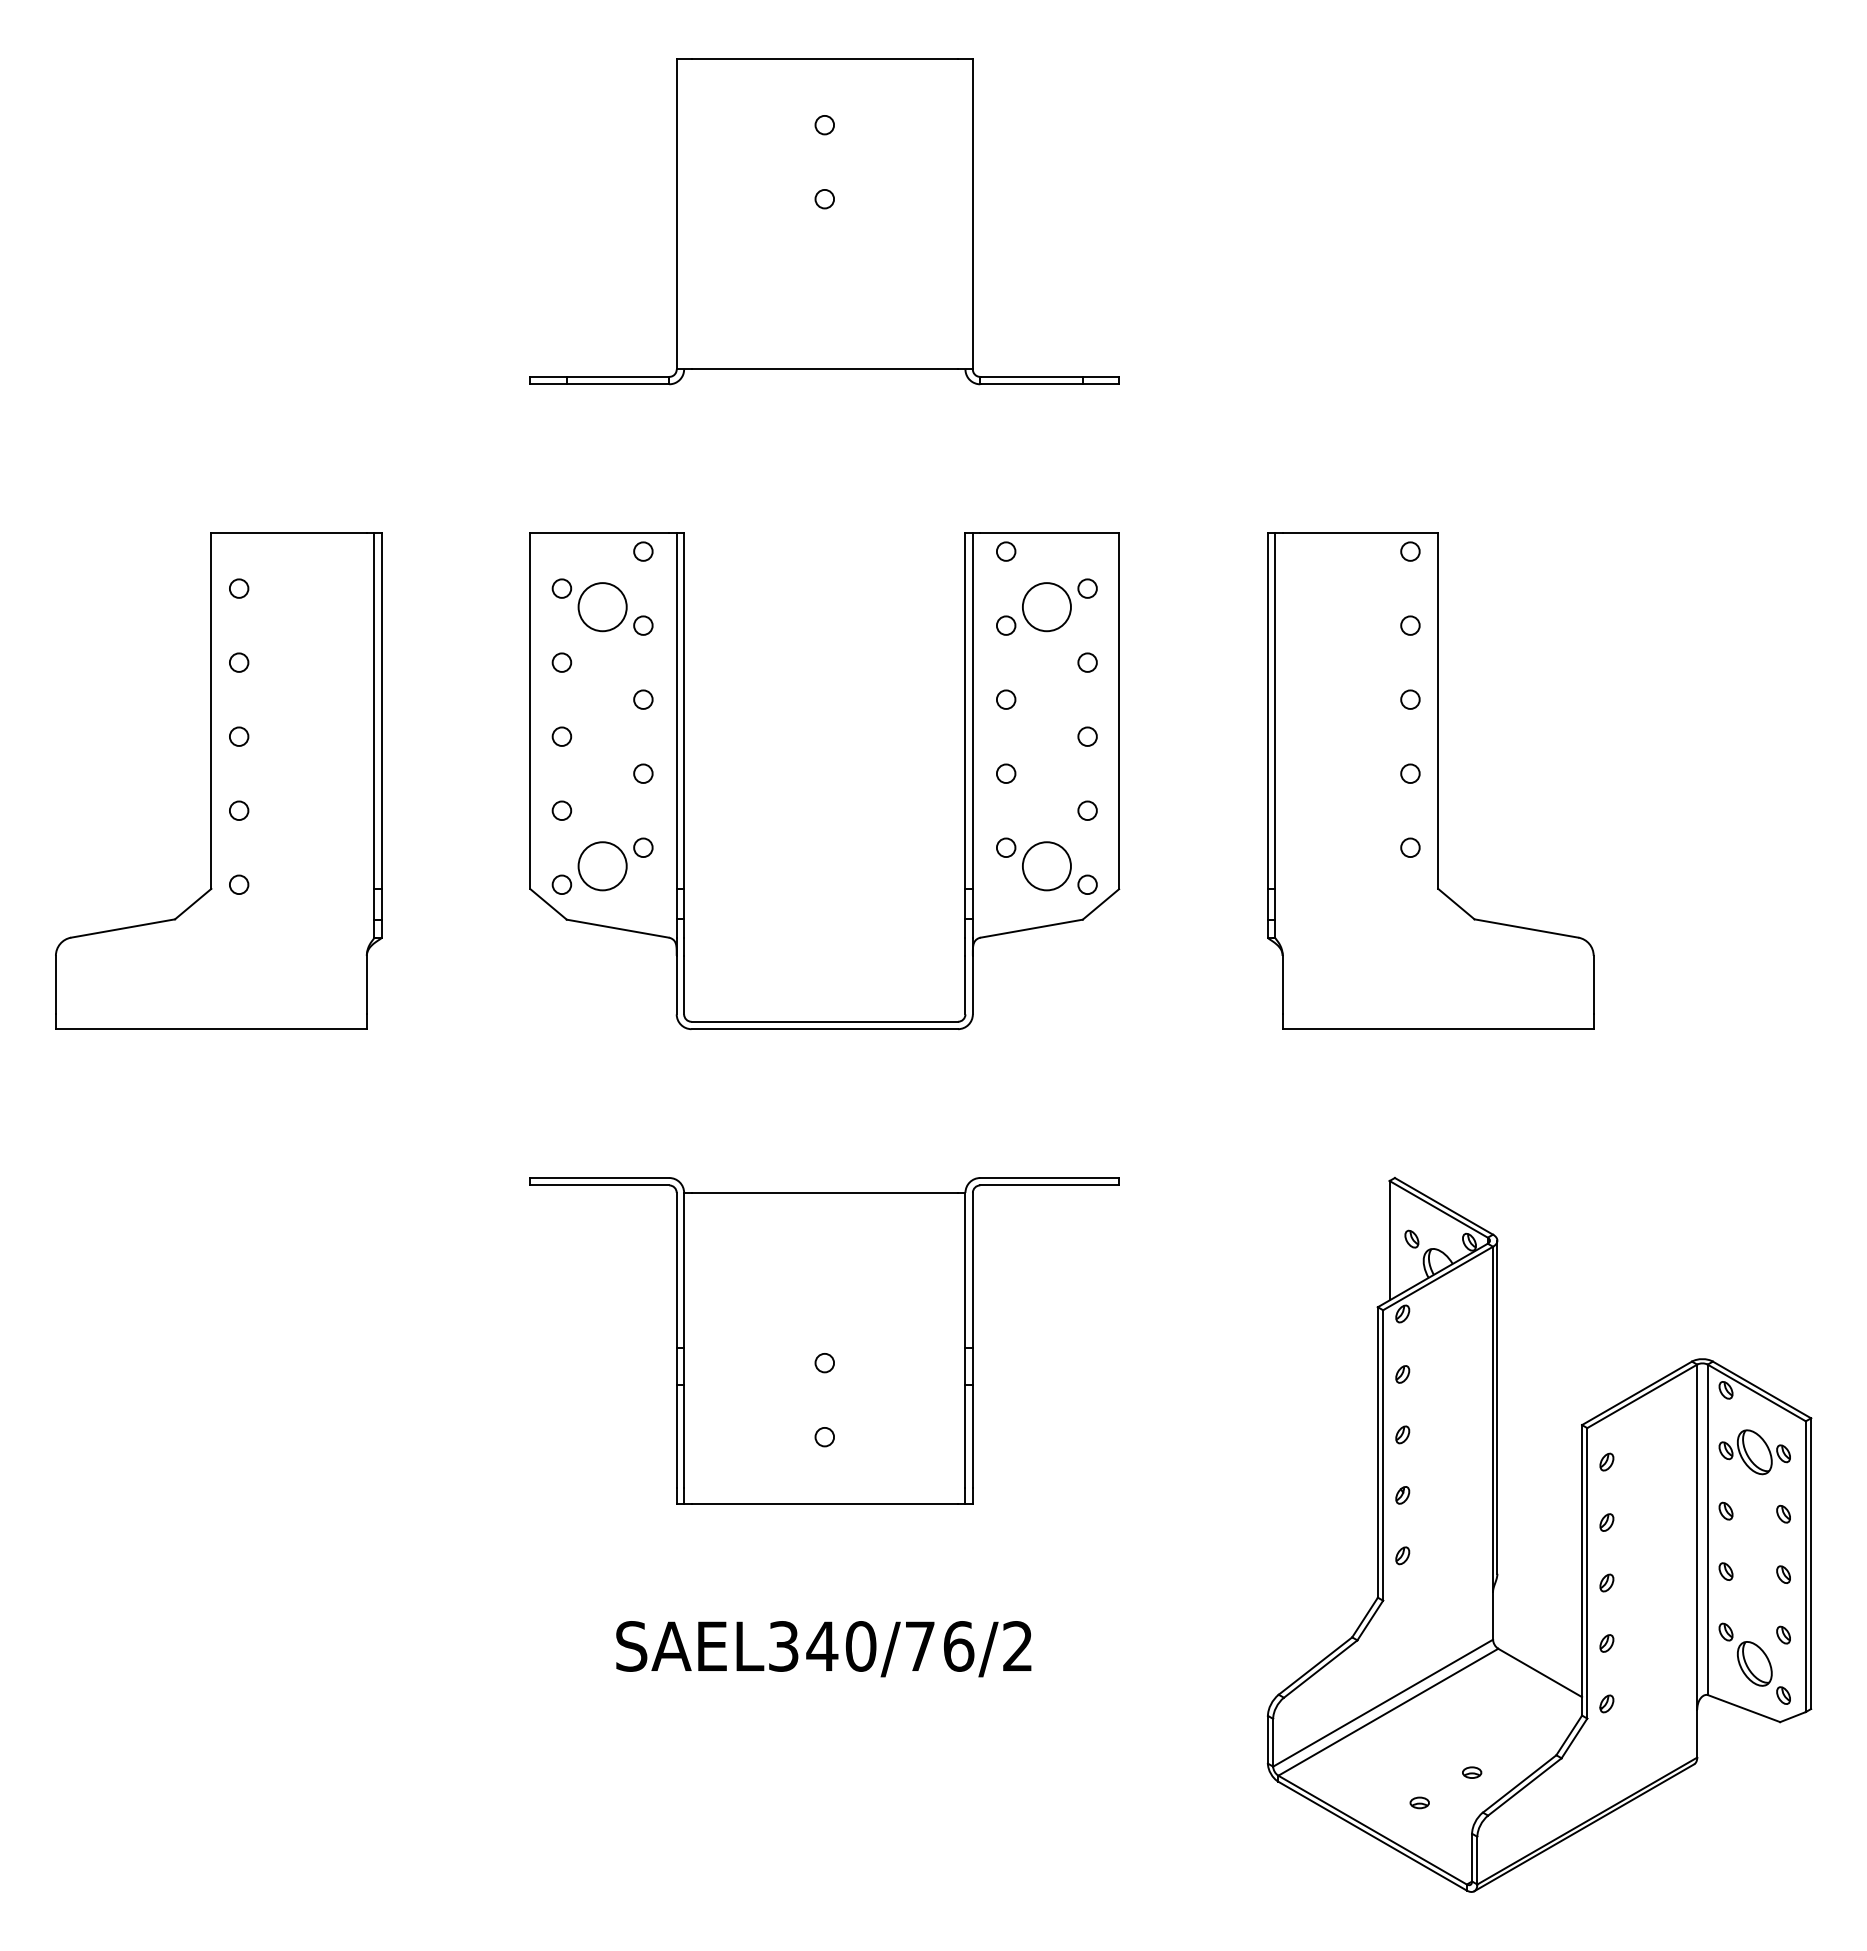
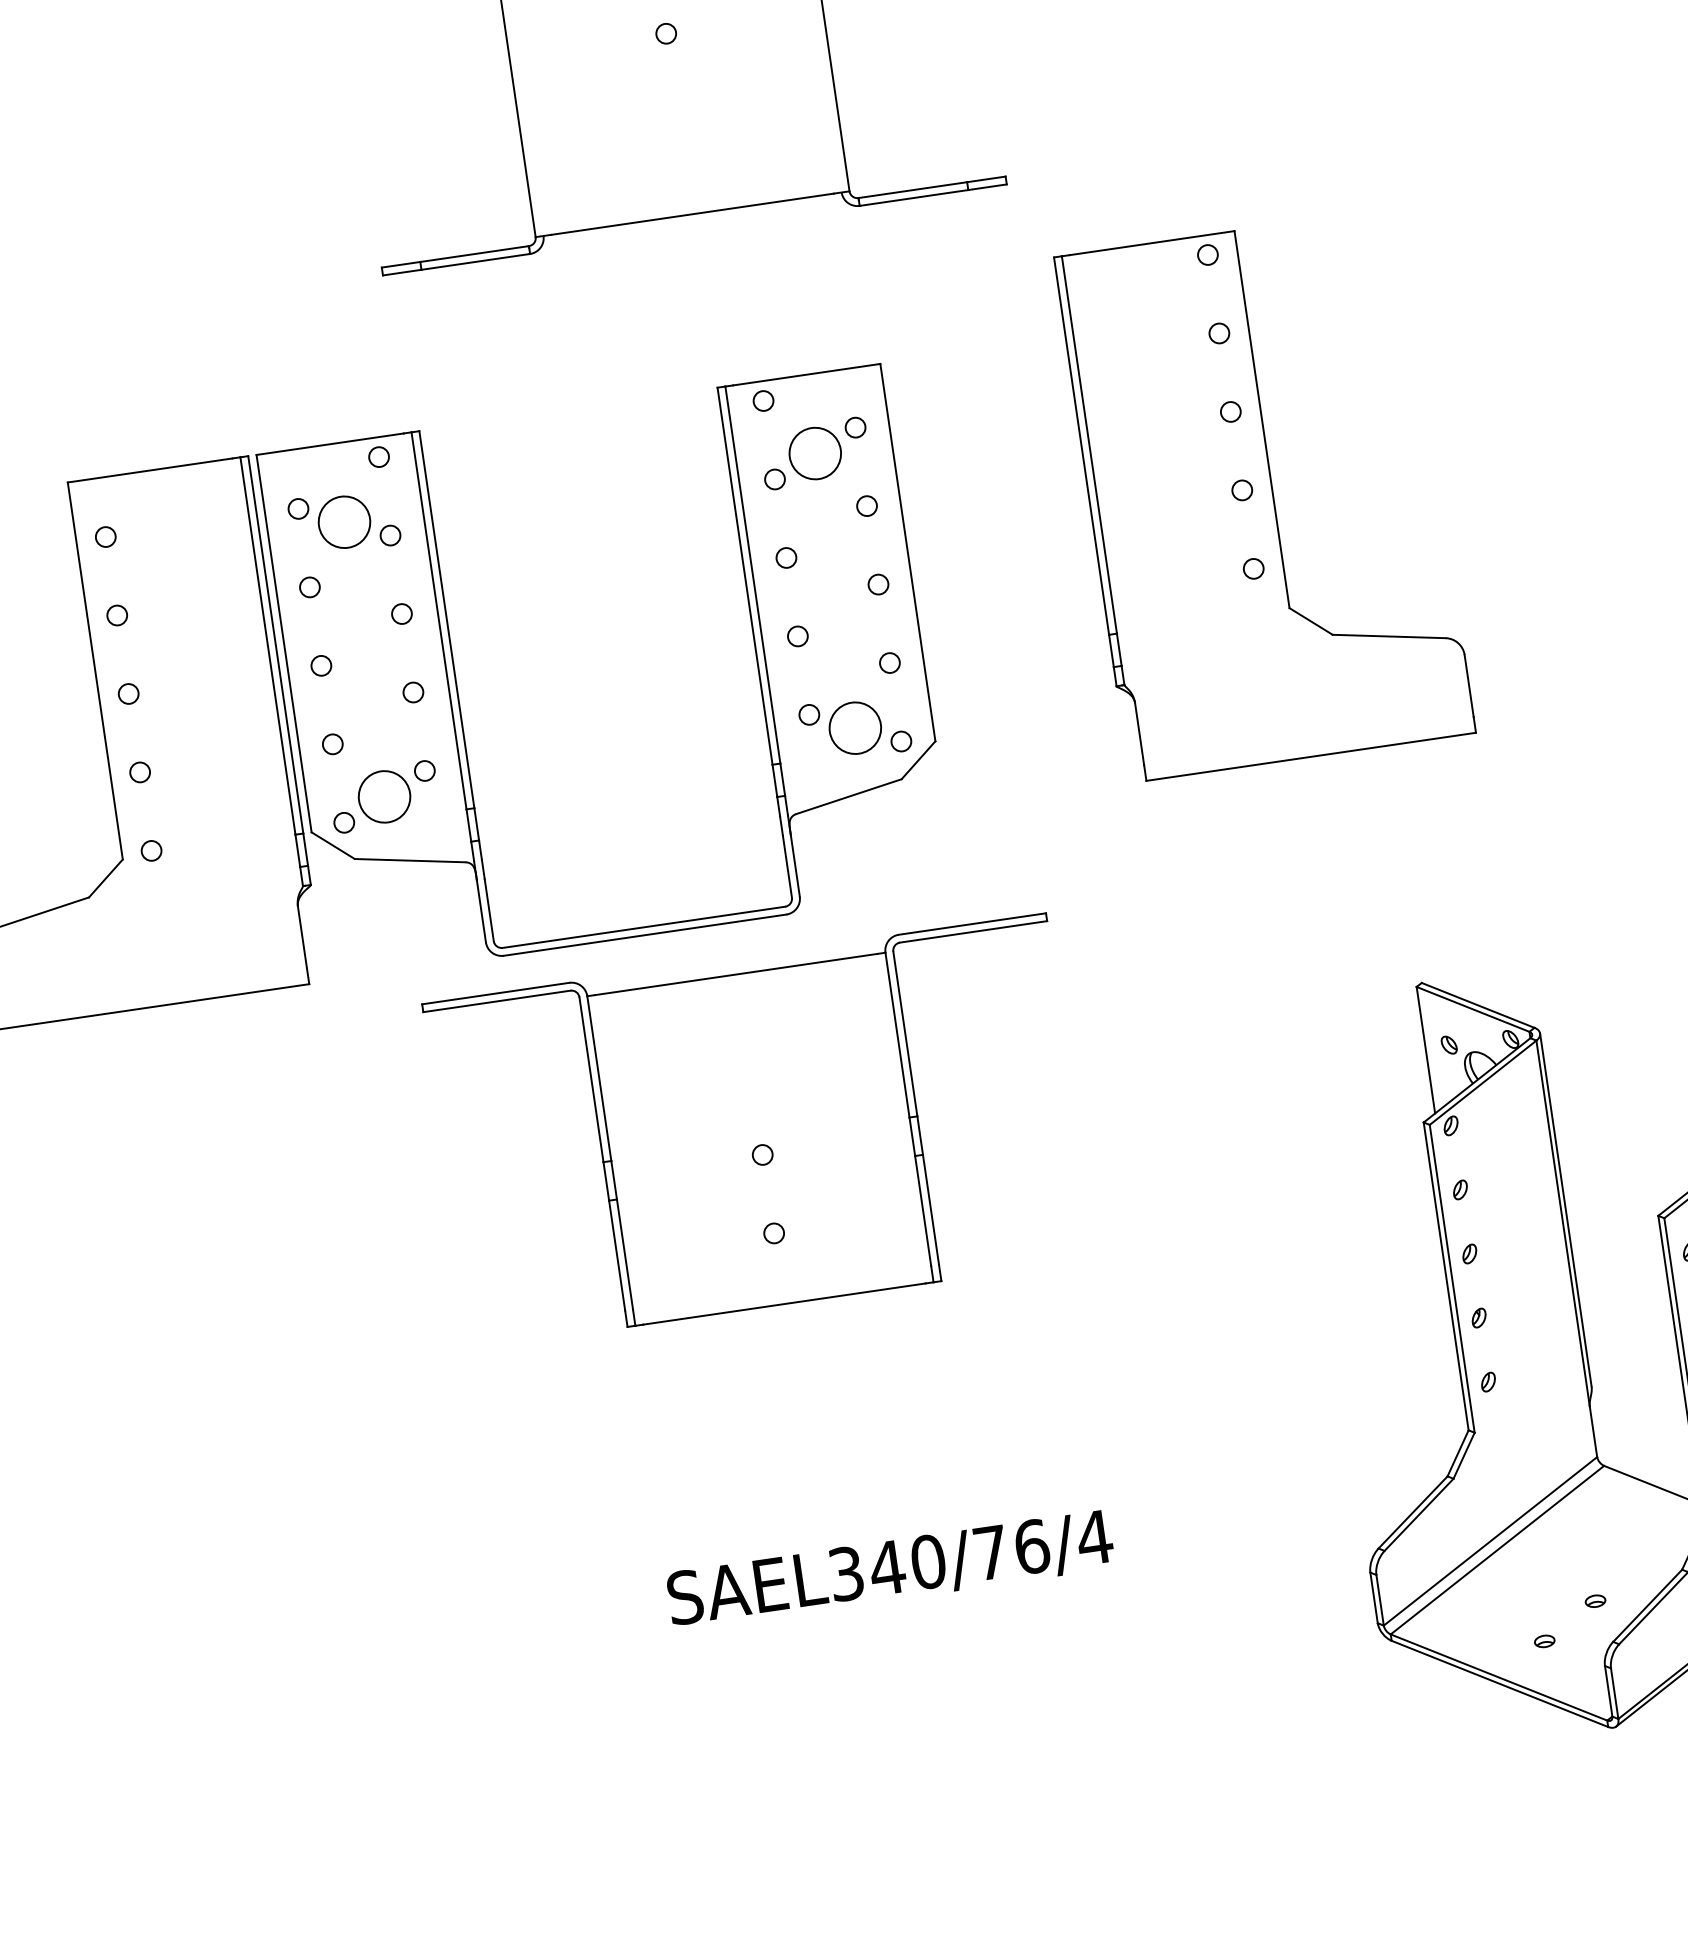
part: (684, 780) -> (458, 693), moved
part: (1430, 780) -> (1264, 494), moved
part: (824, 1340) -> (758, 1131), moved
text: (1017, 1645) -> (1094, 1536), SAEL340/76/2 -> SAEL340/76/4

